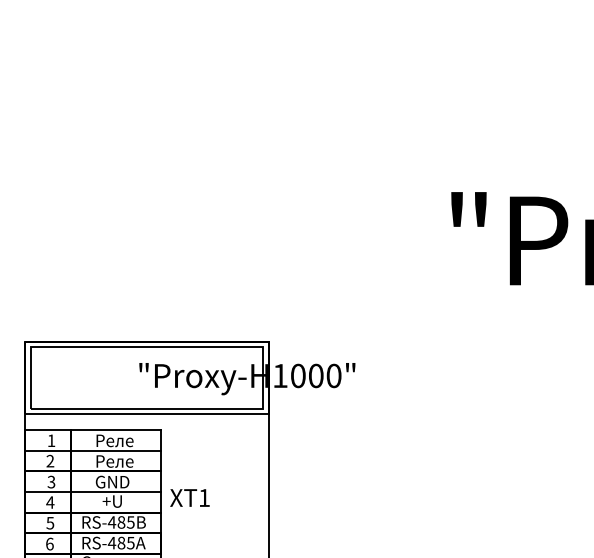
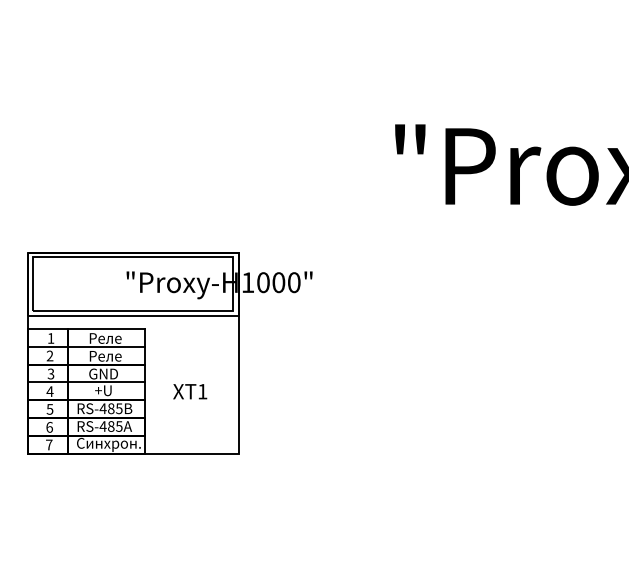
text: (190, 497) -> (190, 391), moved

